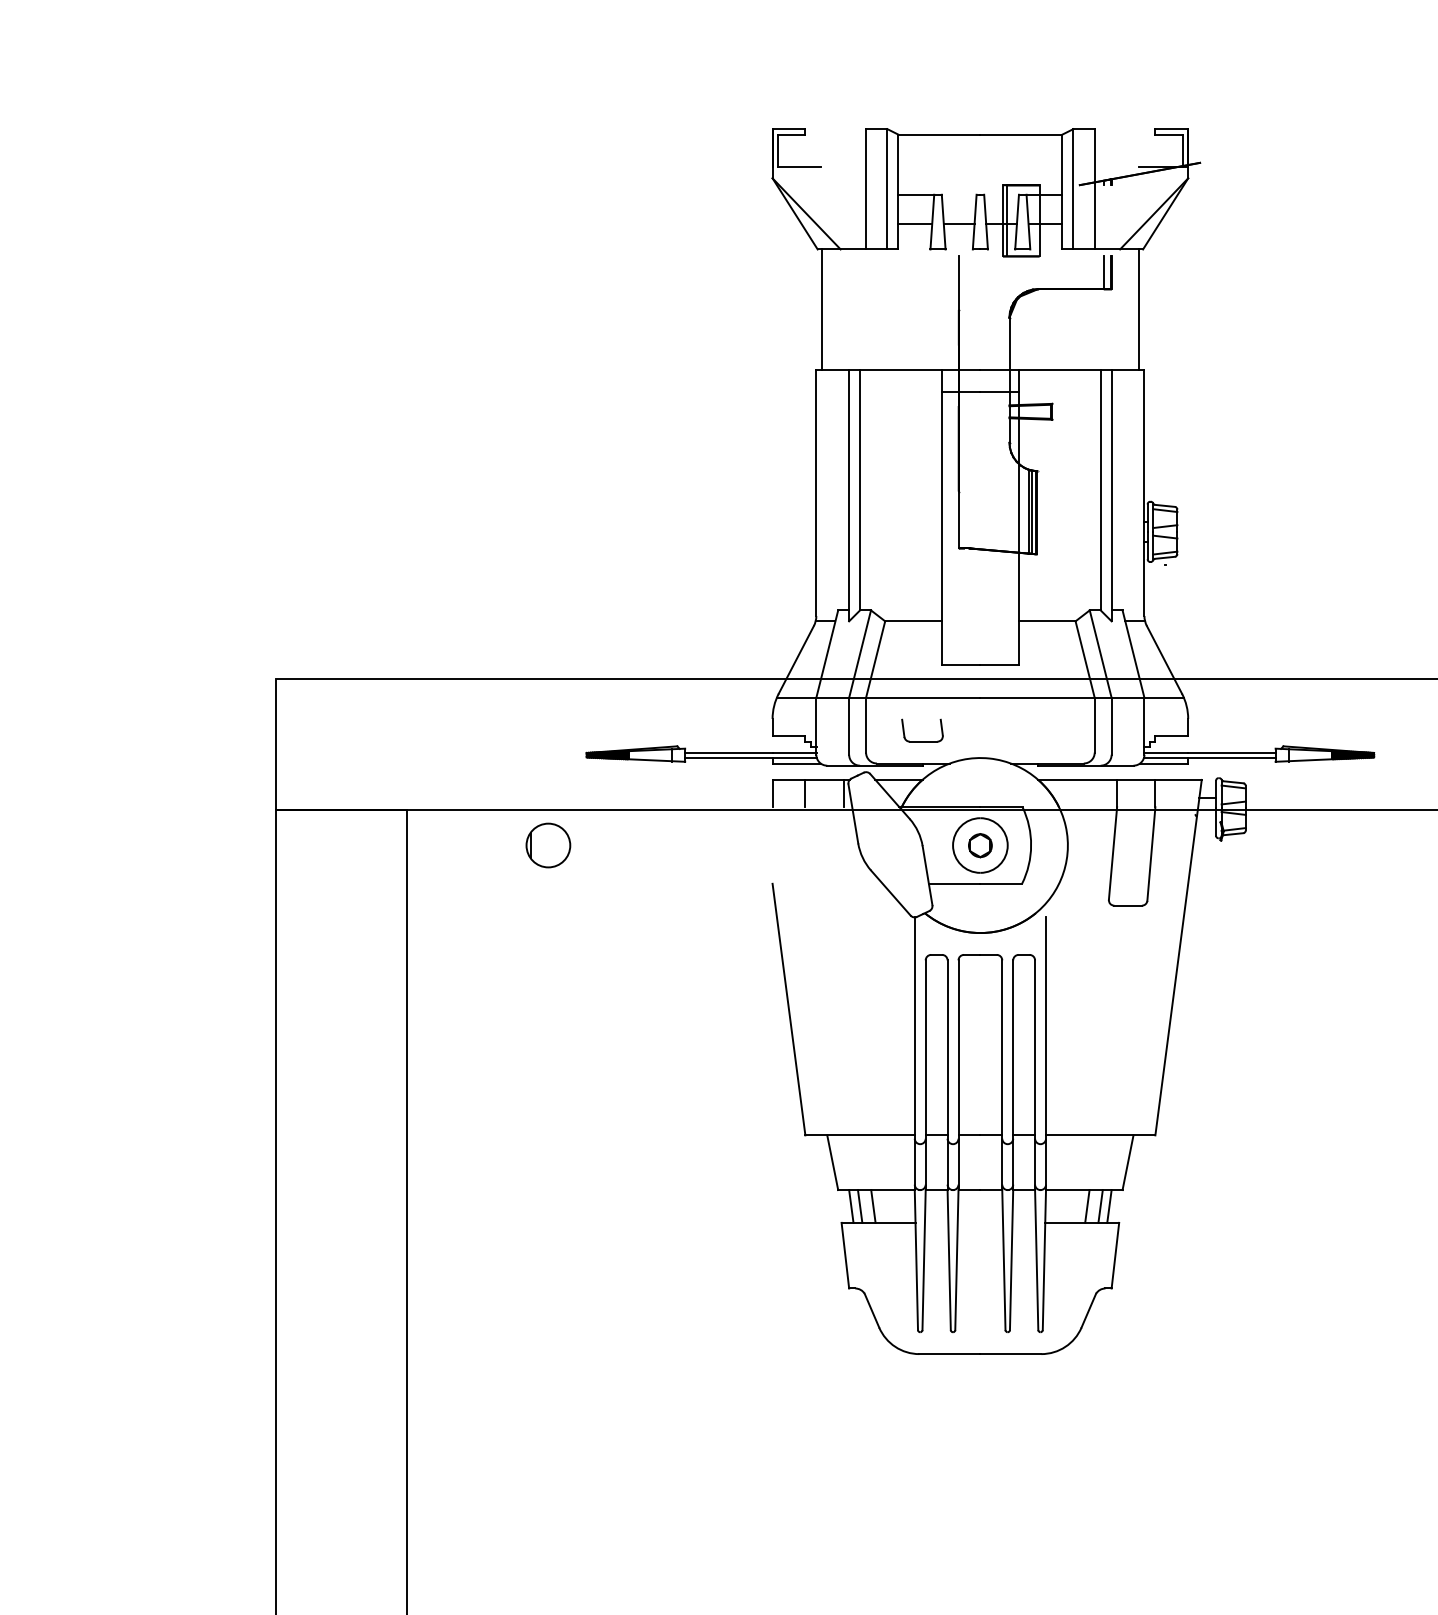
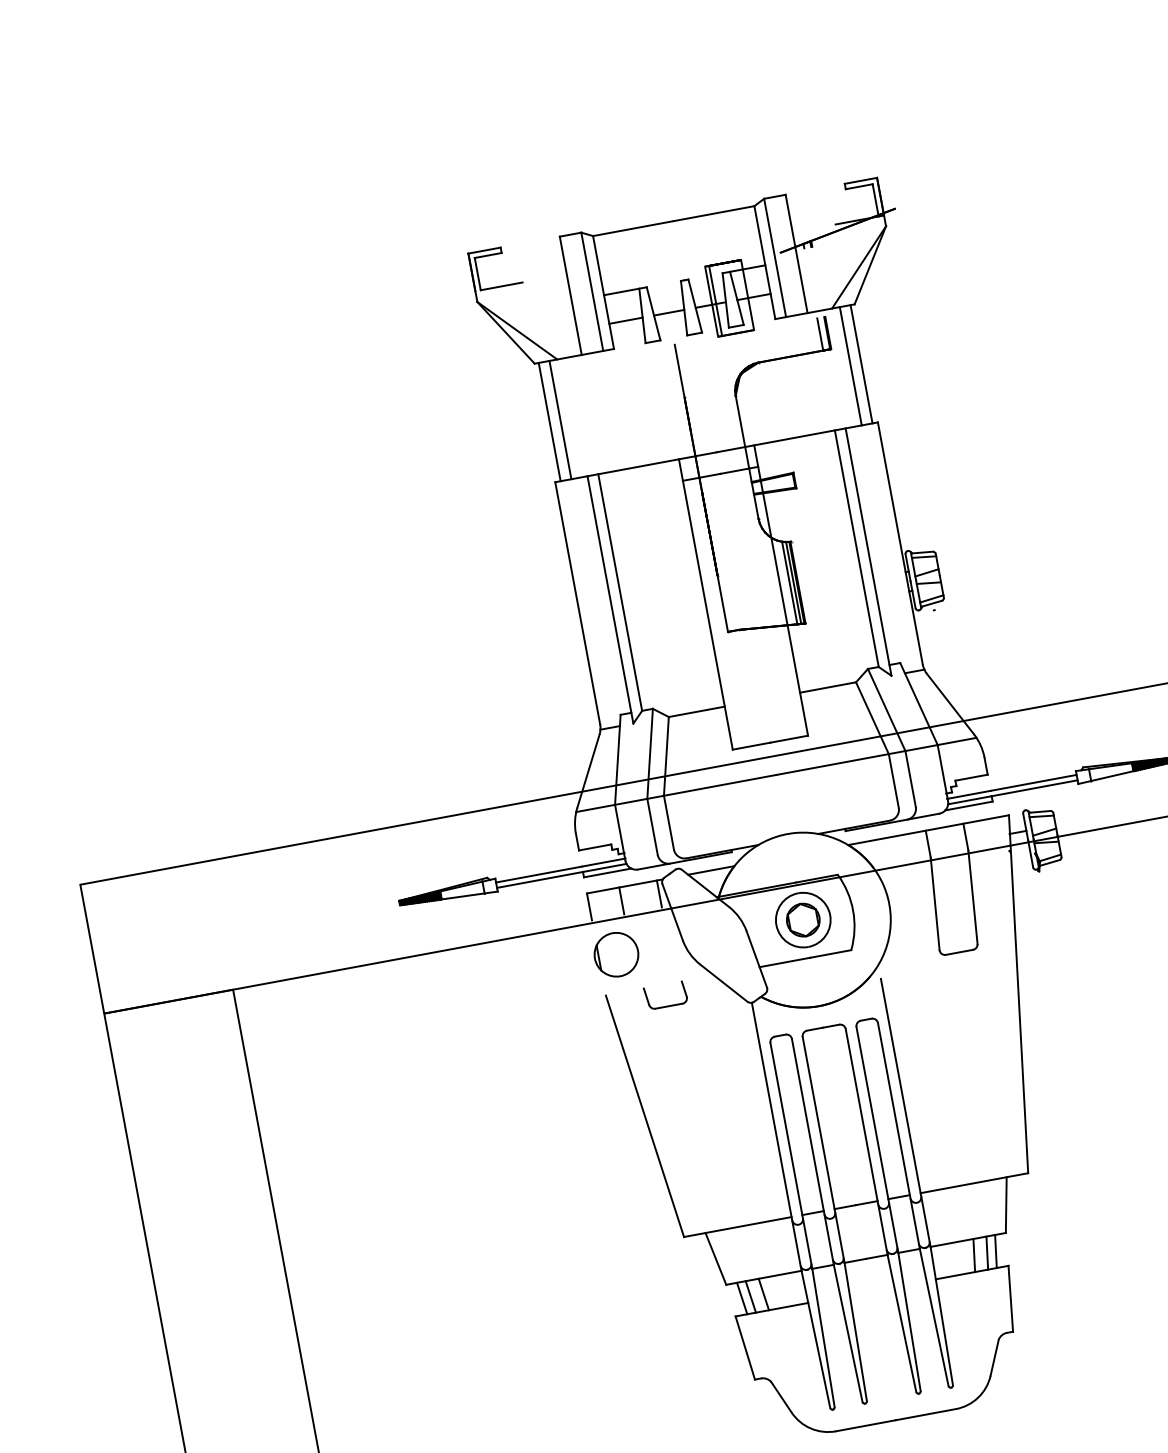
line: (832, 309) -> (560, 420), added
line: (1128, 309) -> (851, 366), added
part: (922, 741) -> (667, 1006), moved
part: (548, 845) -> (616, 954), moved
part: (980, 845) -> (803, 920), size x1.43

